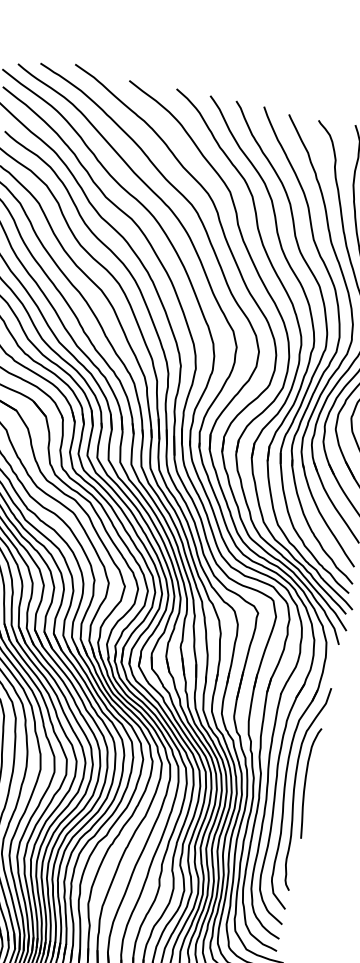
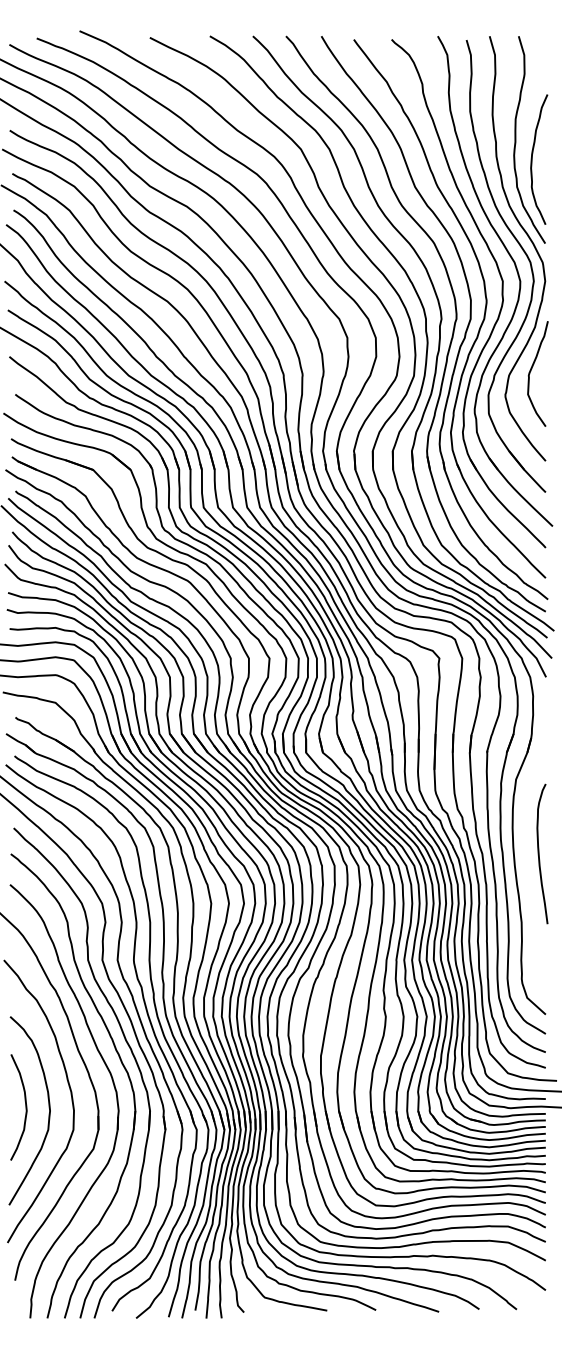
curve: (295, 786) -> (527, 861), removed

